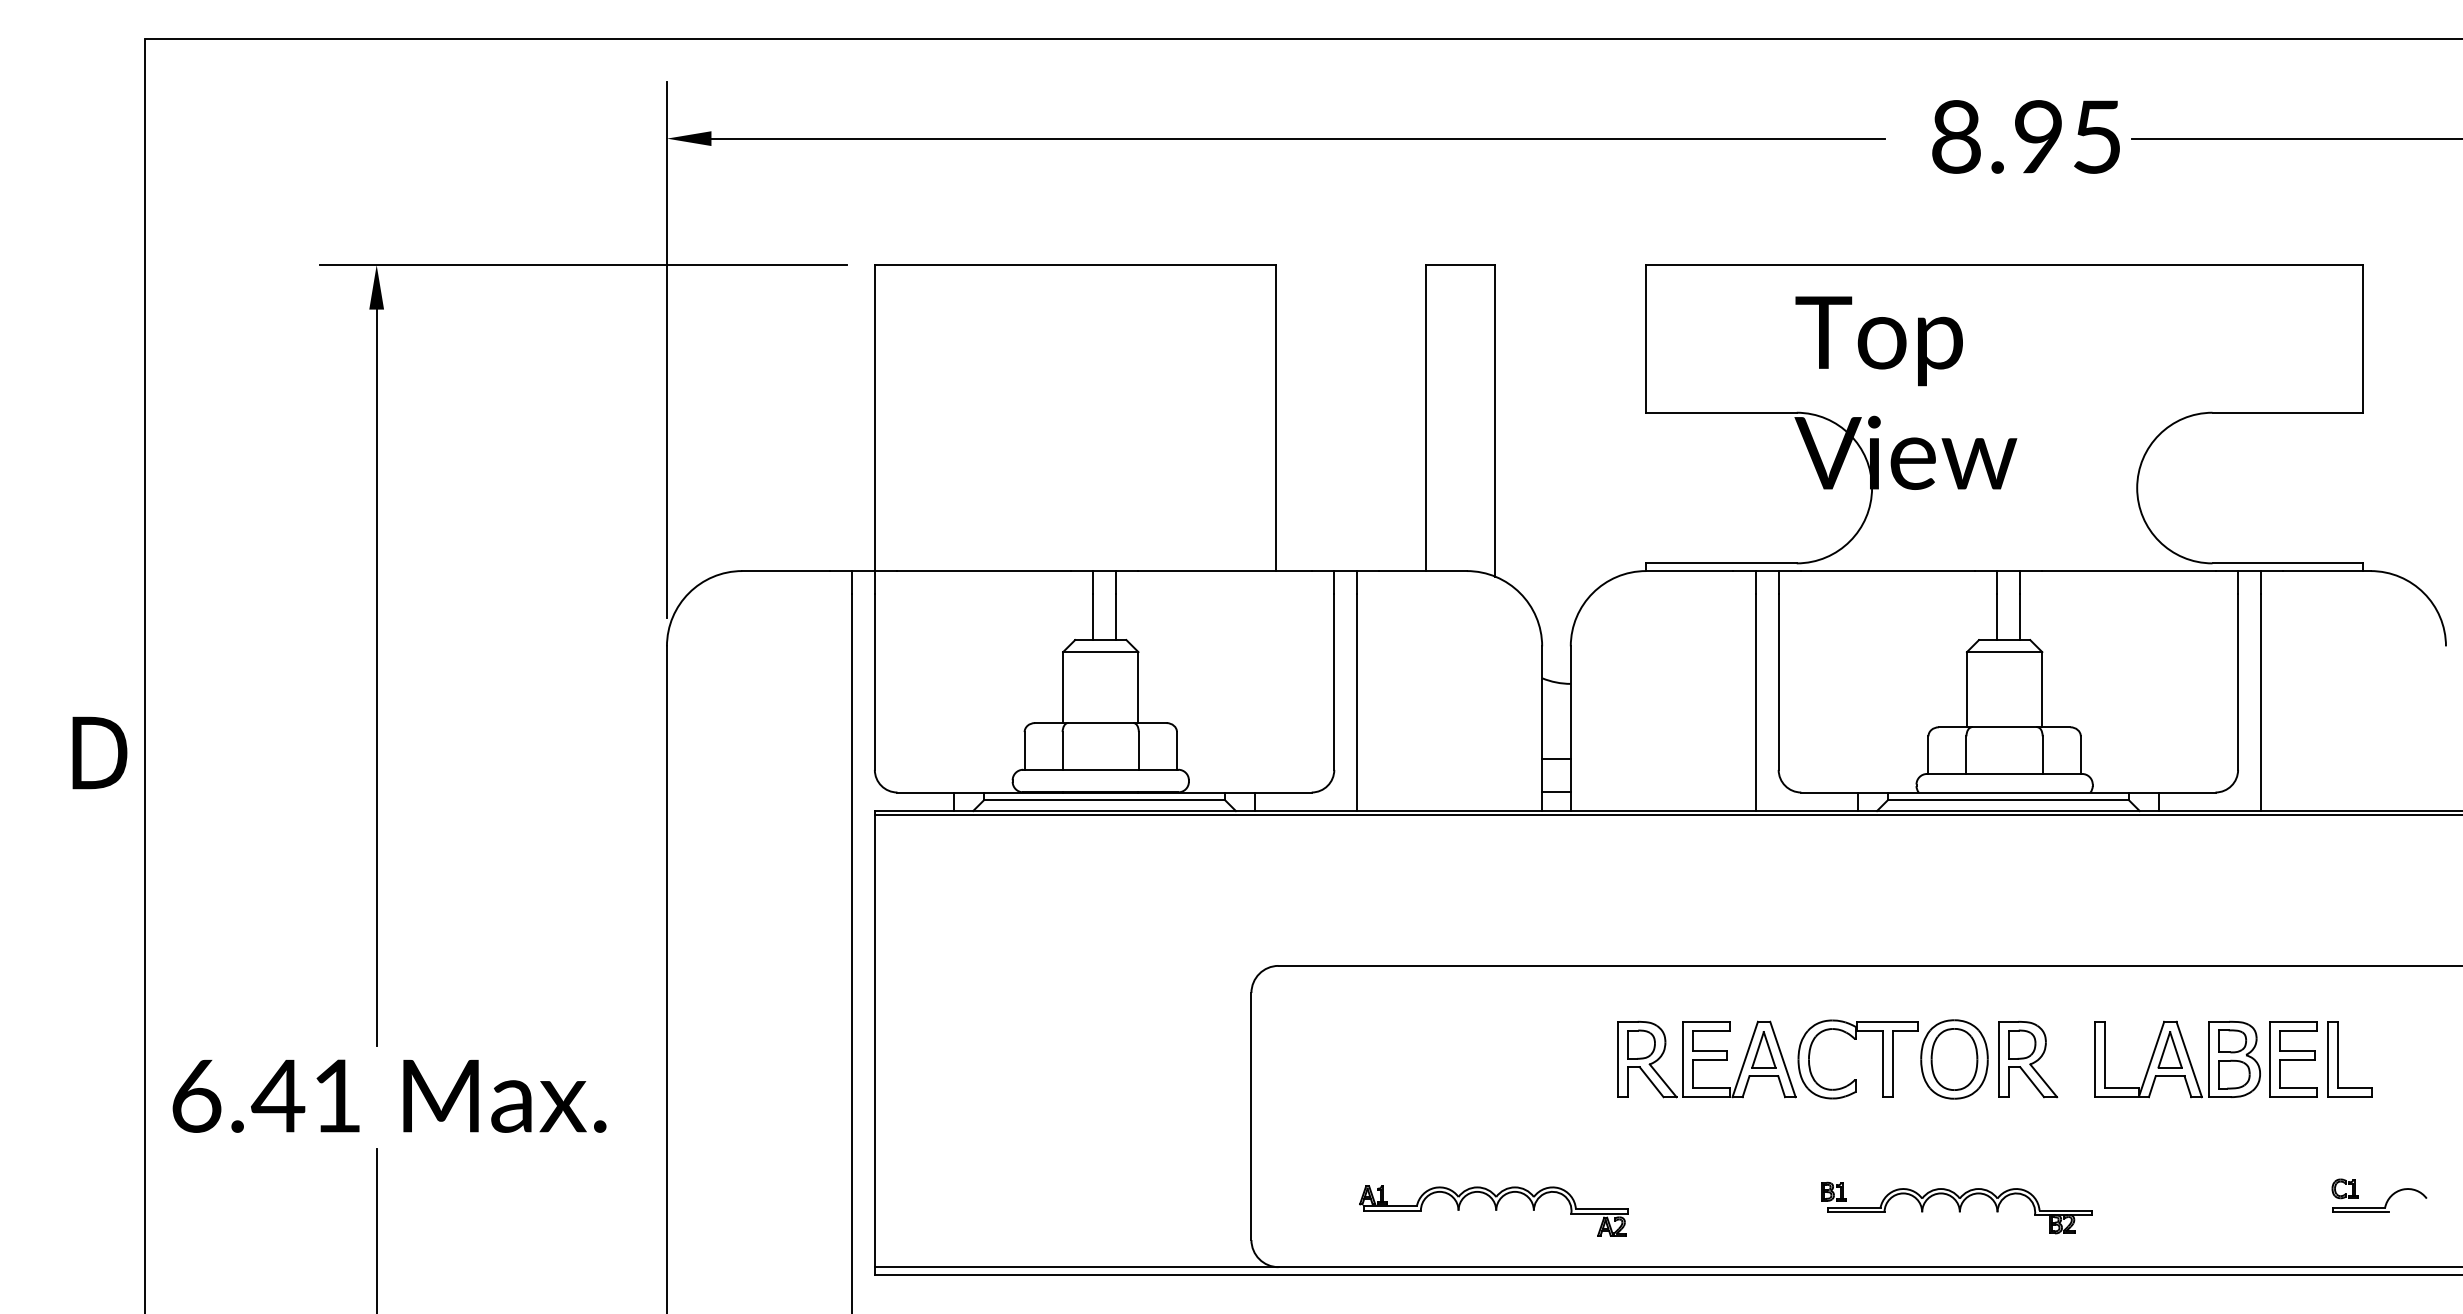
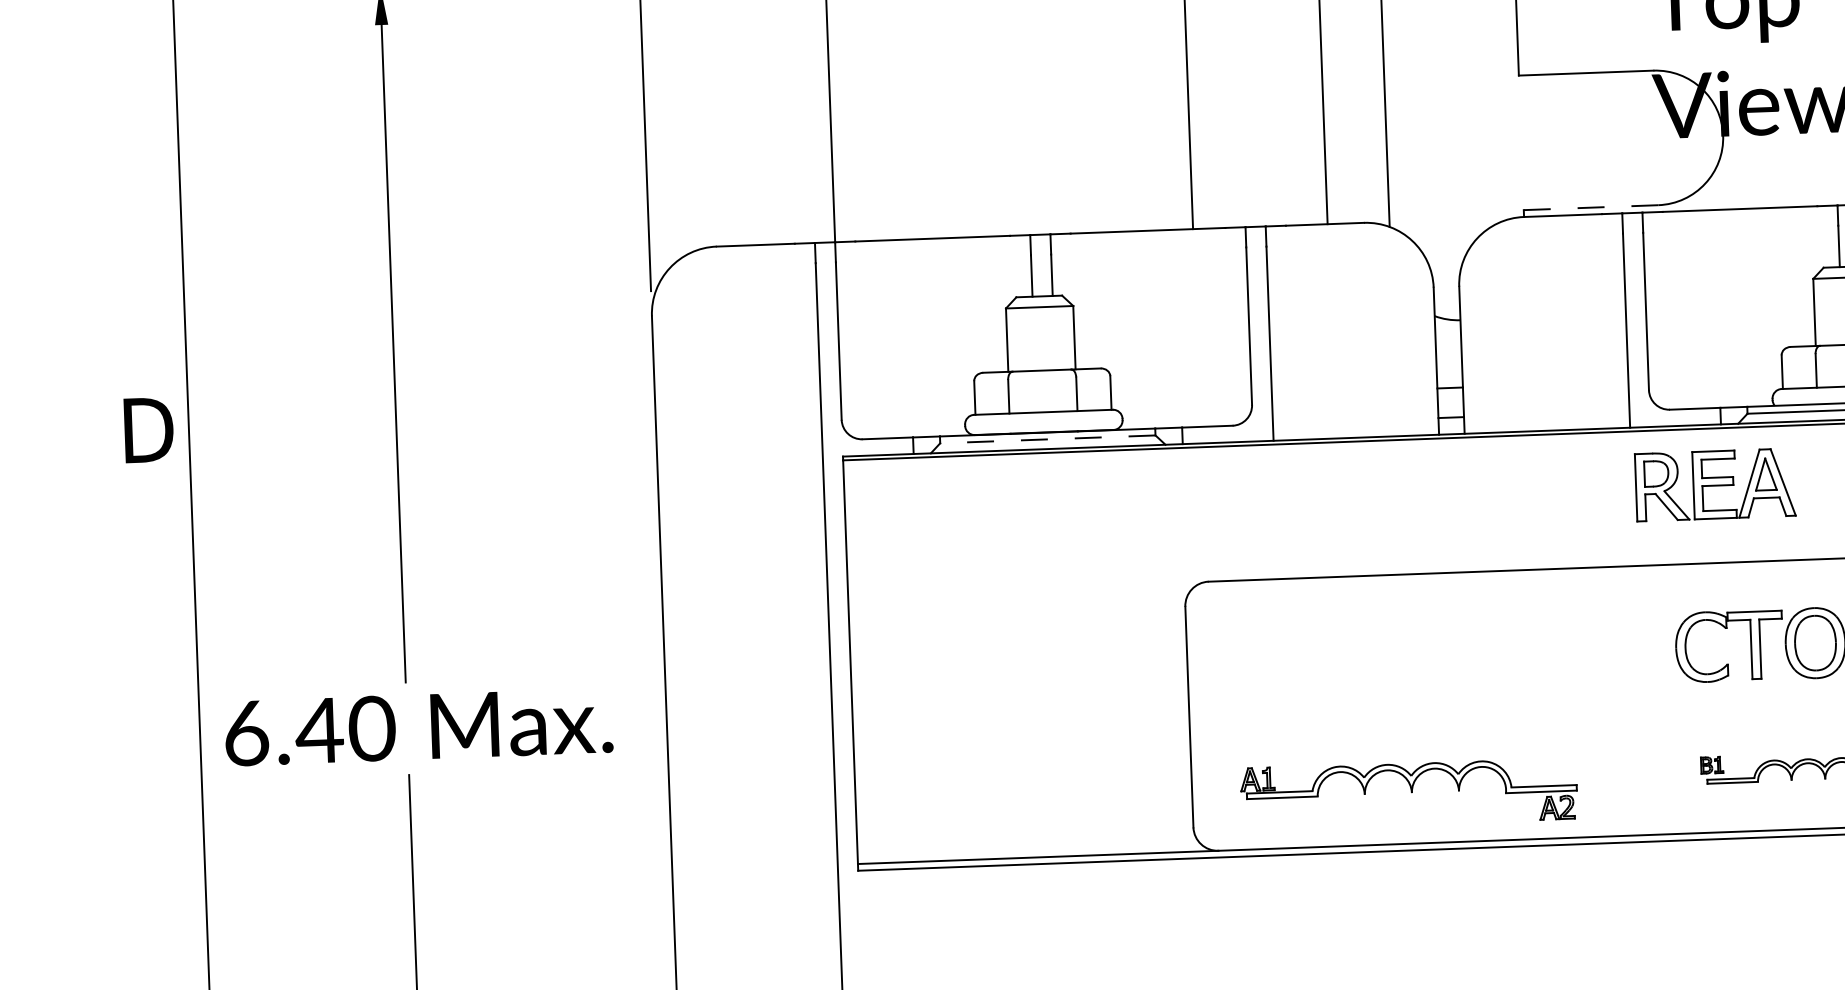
line: (1720, 563) -> (1590, 207), solid -> dashed
line: (1104, 800) -> (1047, 439), solid -> dashed
part: (1706, 1059) -> (1714, 484), moved
text: (337, 1095) -> (372, 728), 6.41 -> 6.40
part: (1493, 1210) -> (1408, 793), size x1.4

